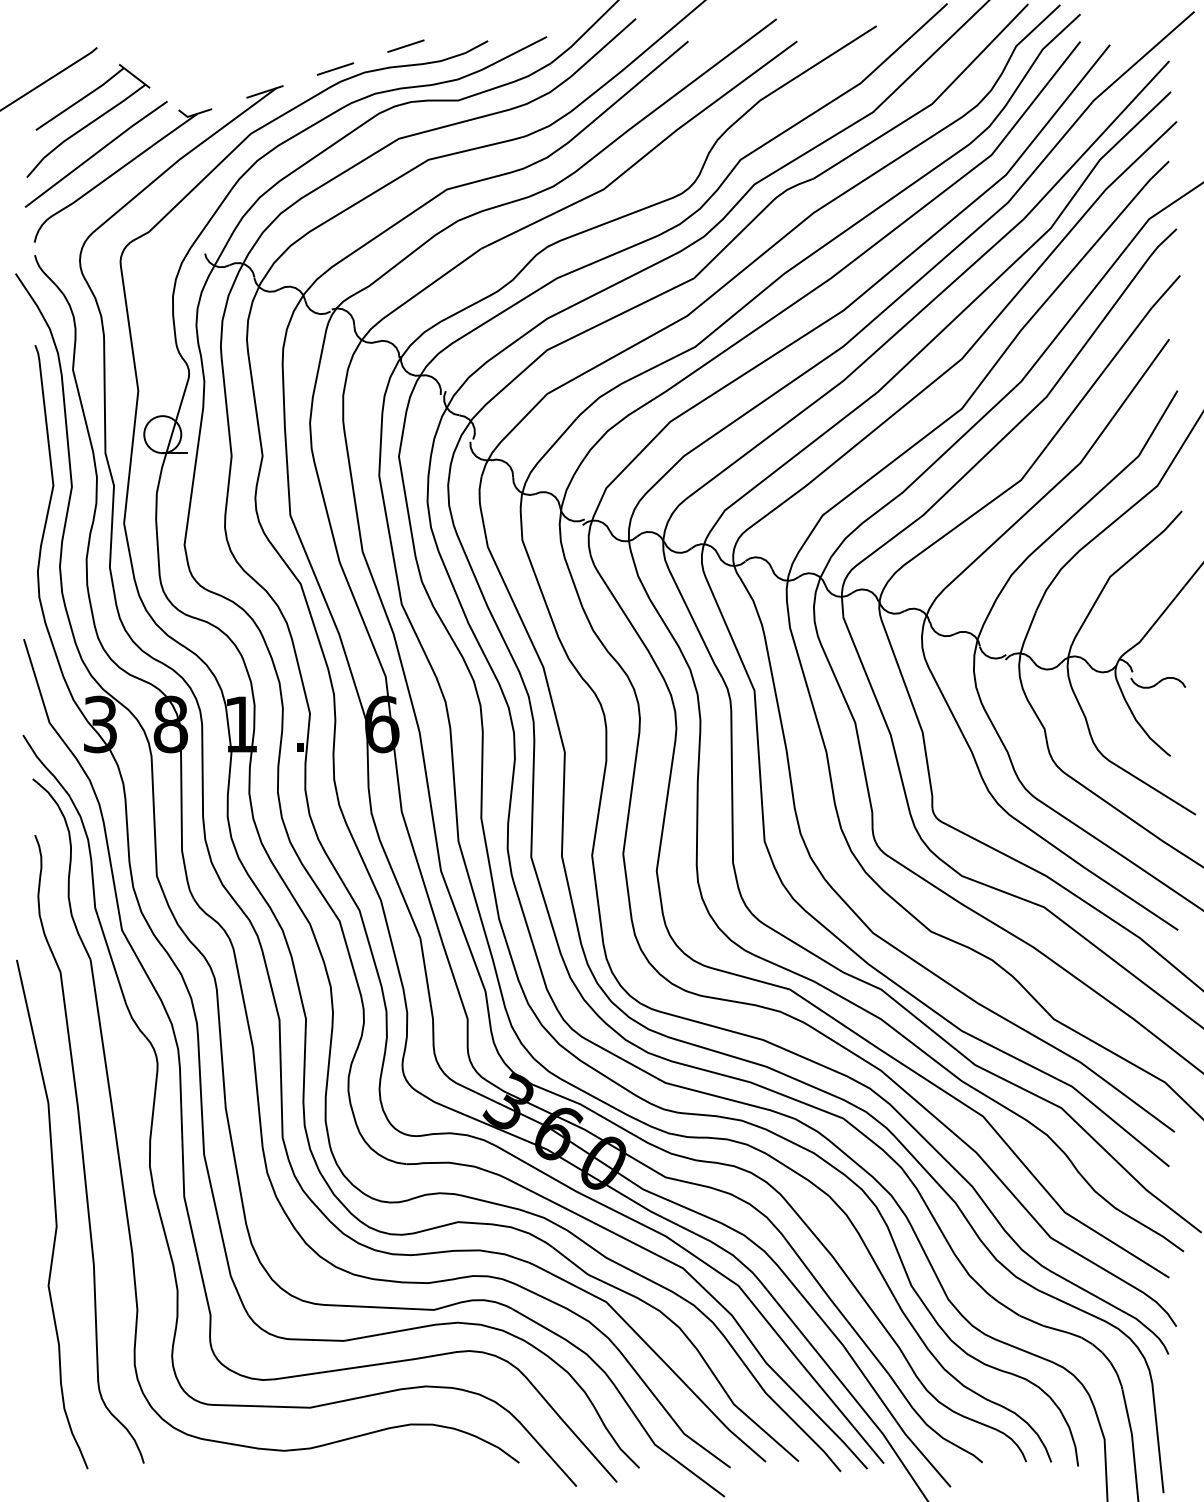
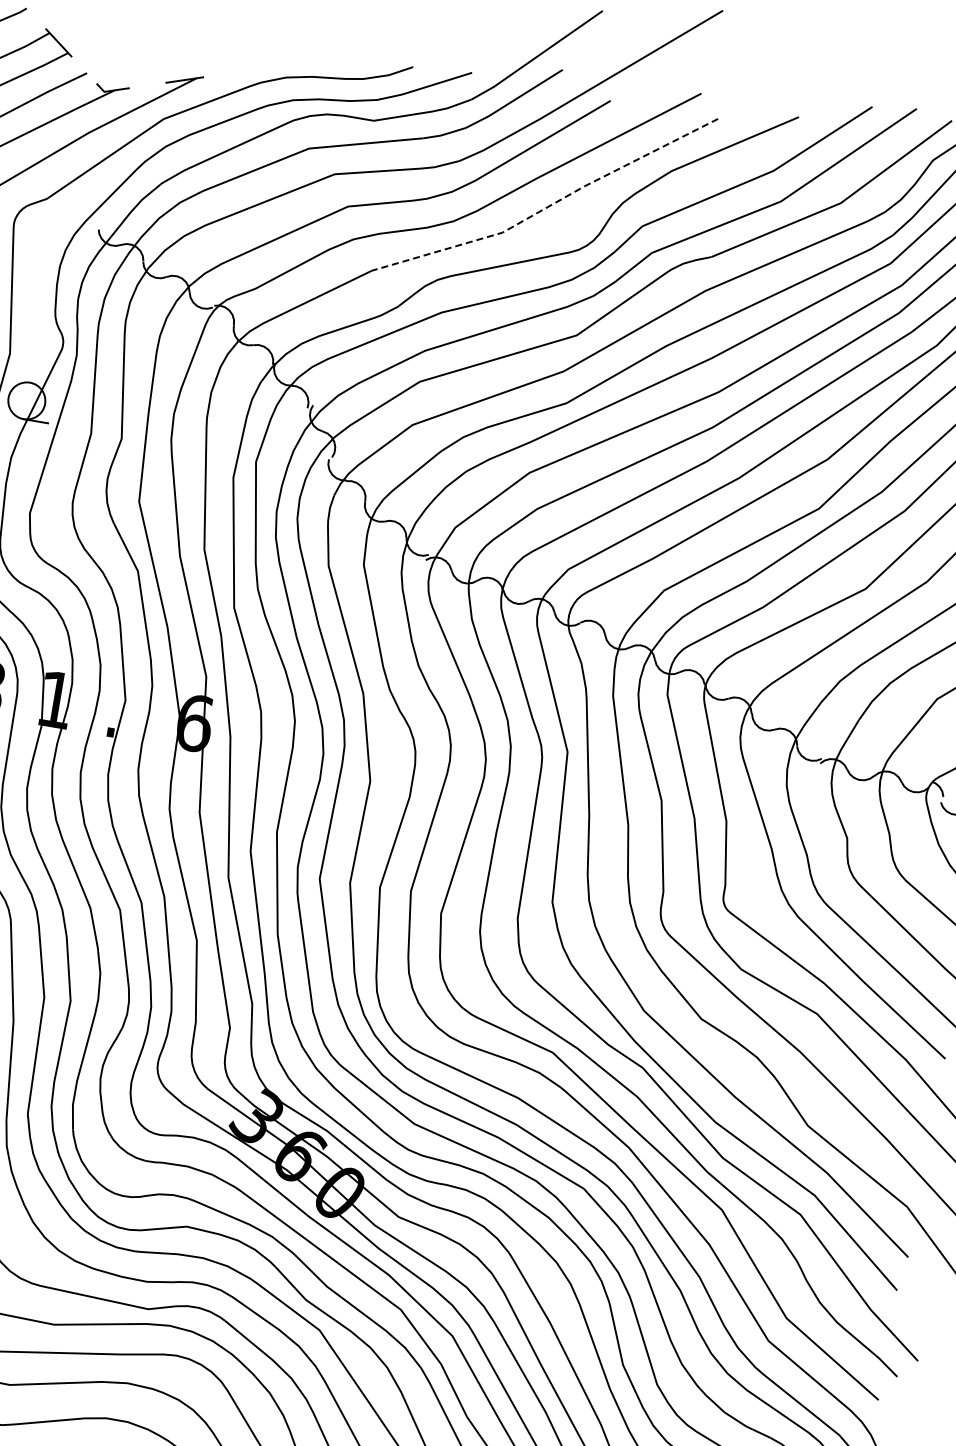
line: (405, 45) -> (331, 57), removed
line: (335, 68) -> (258, 68), removed
line: (645, 155) -> (549, 206), solid -> dashed

